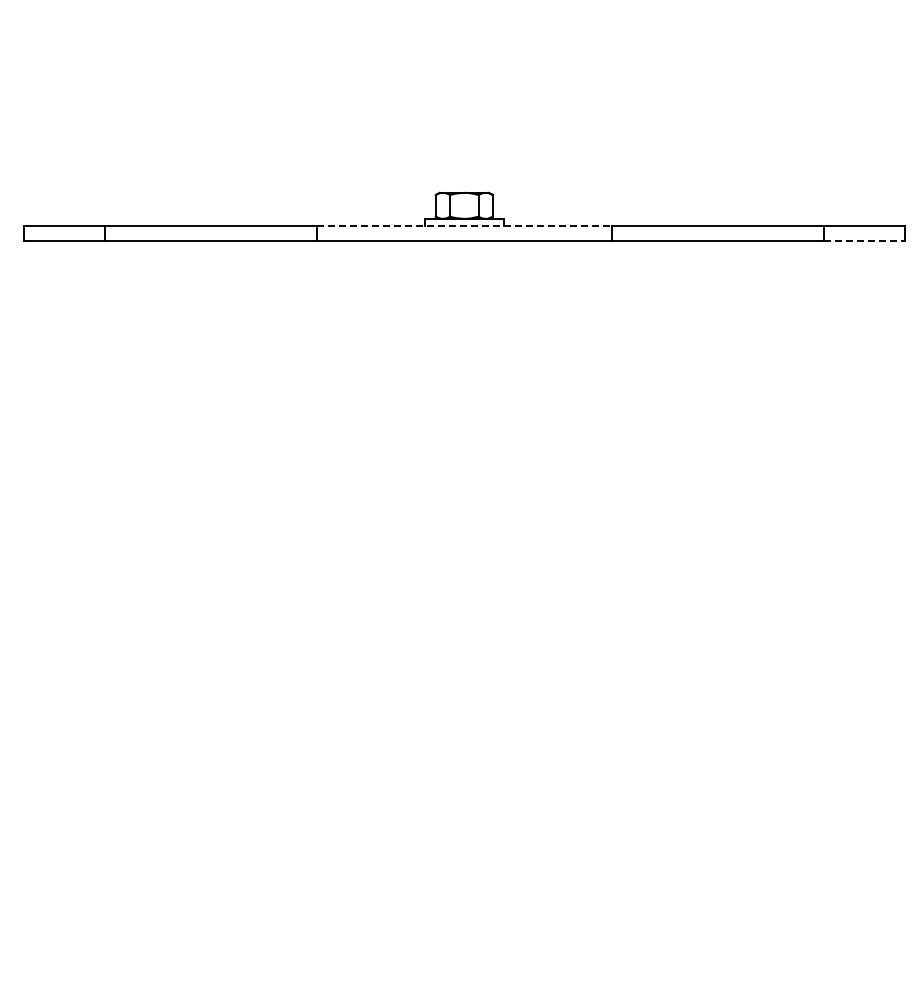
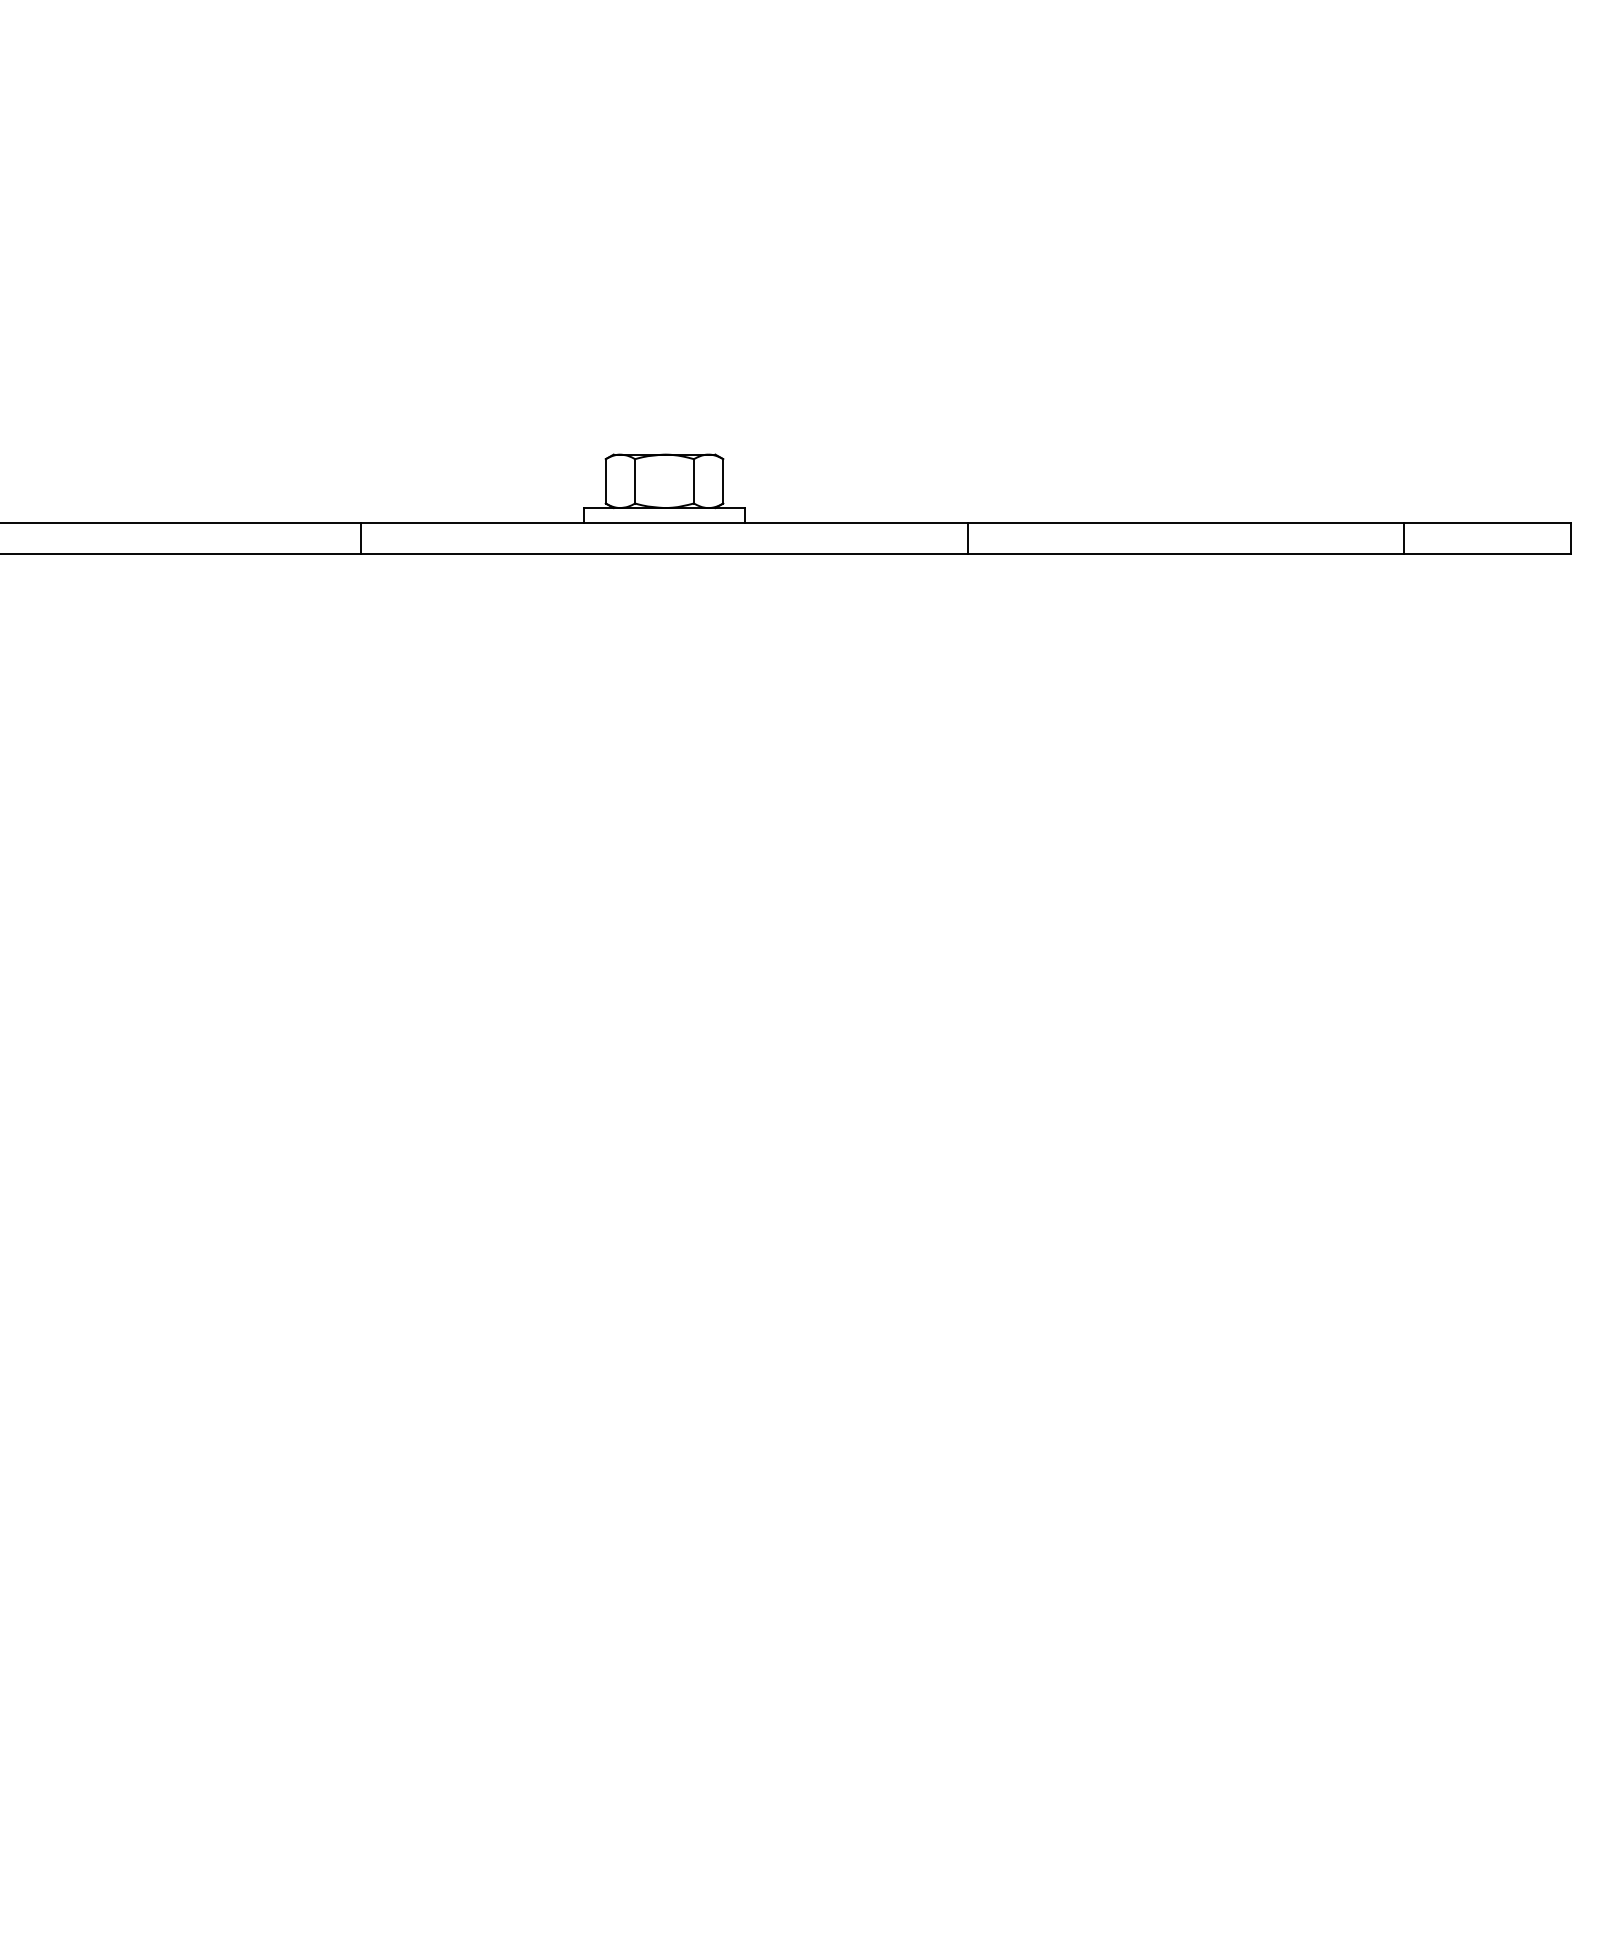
line: (464, 225) -> (664, 521), dashed -> solid
line: (864, 241) -> (1487, 554), dashed -> solid

